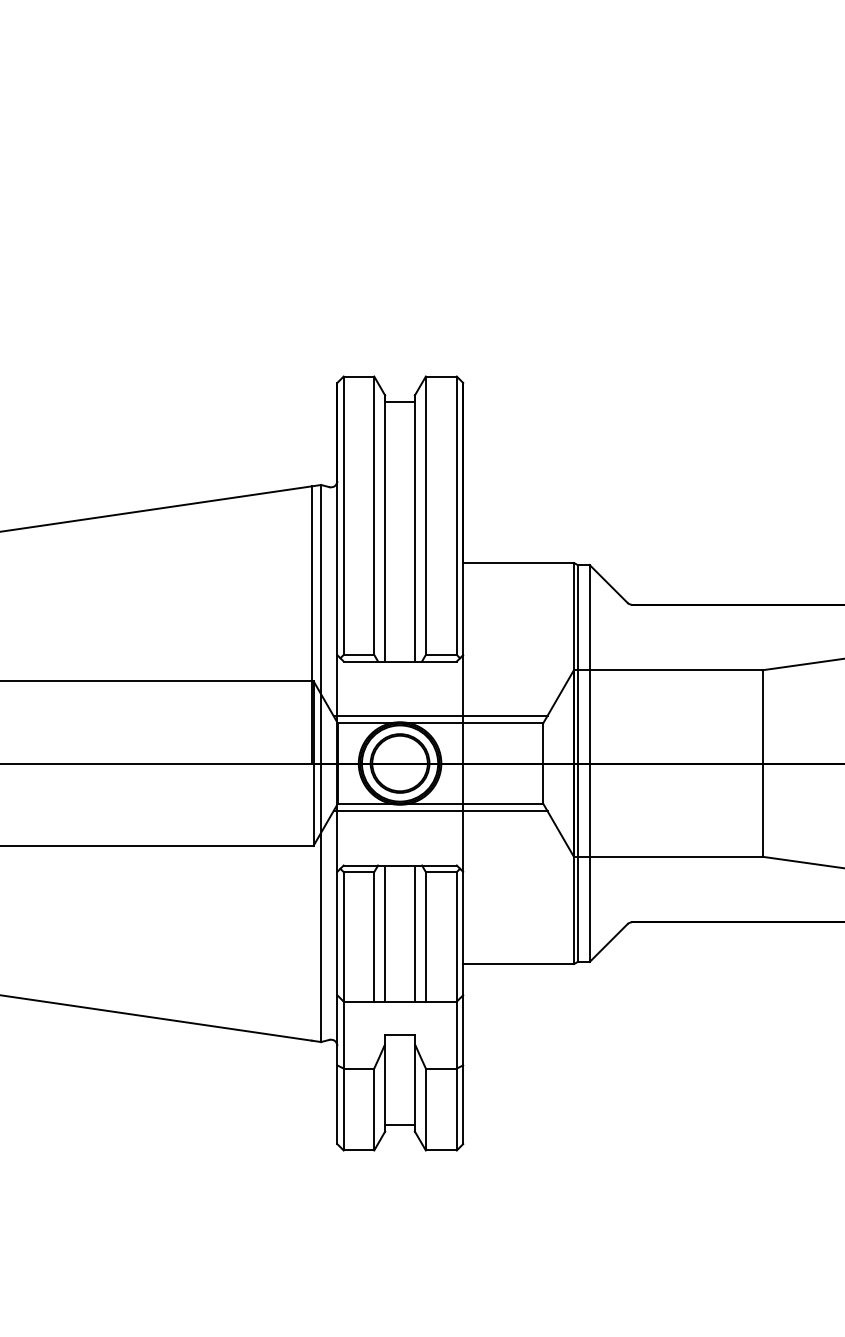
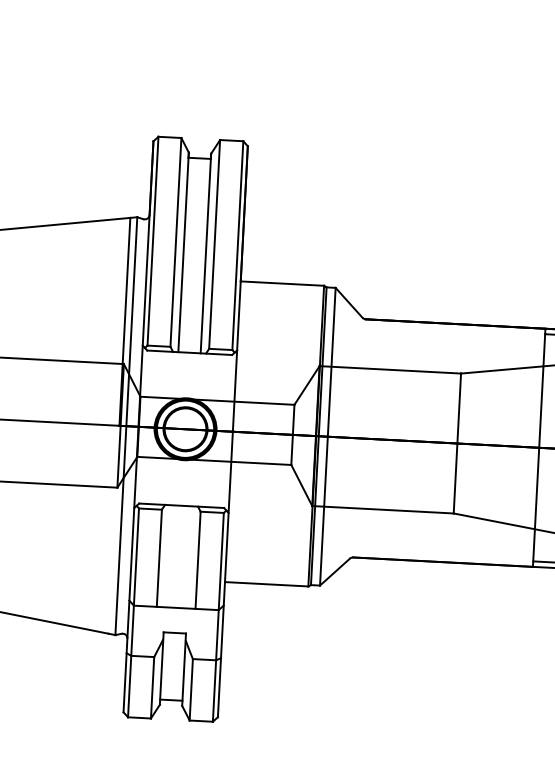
line: (440, 715) -> (217, 394), removed
line: (440, 811) -> (213, 466), removed
line: (385, 933) -> (167, 556), removed
line: (414, 933) -> (189, 557), removed

